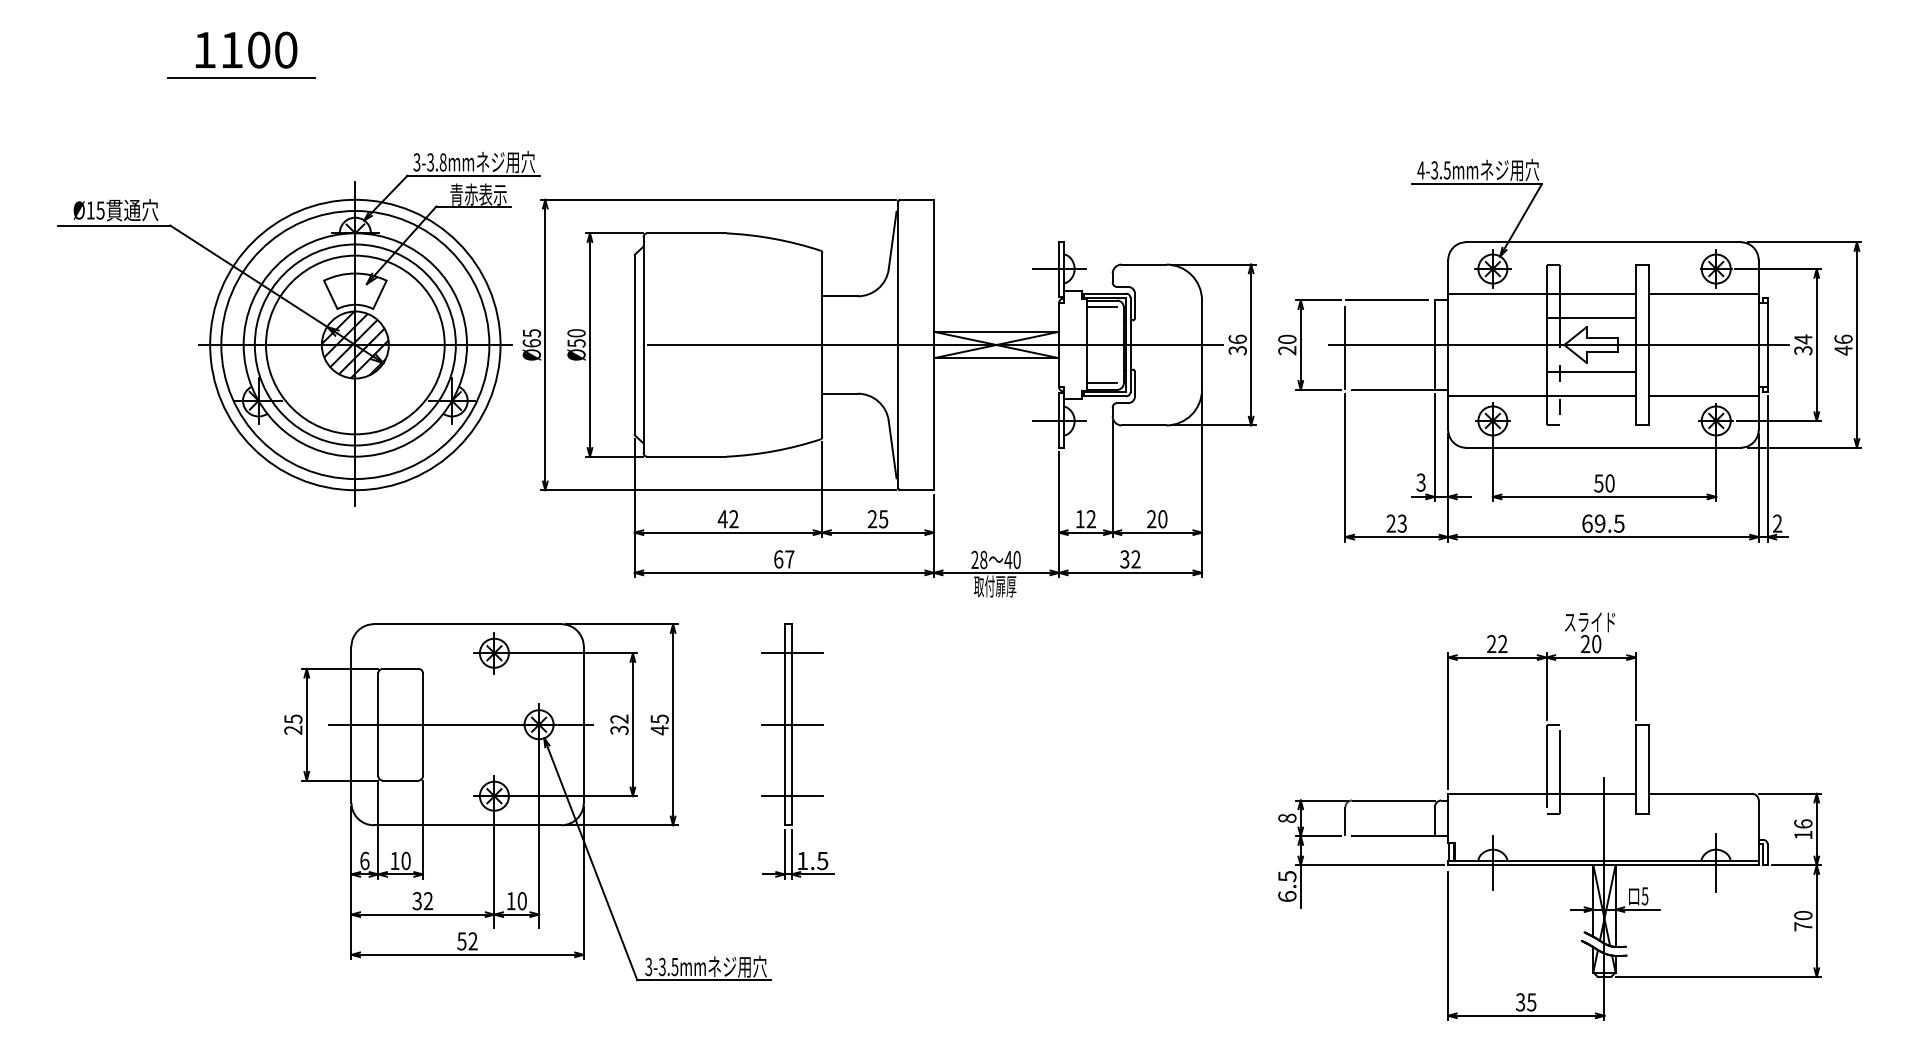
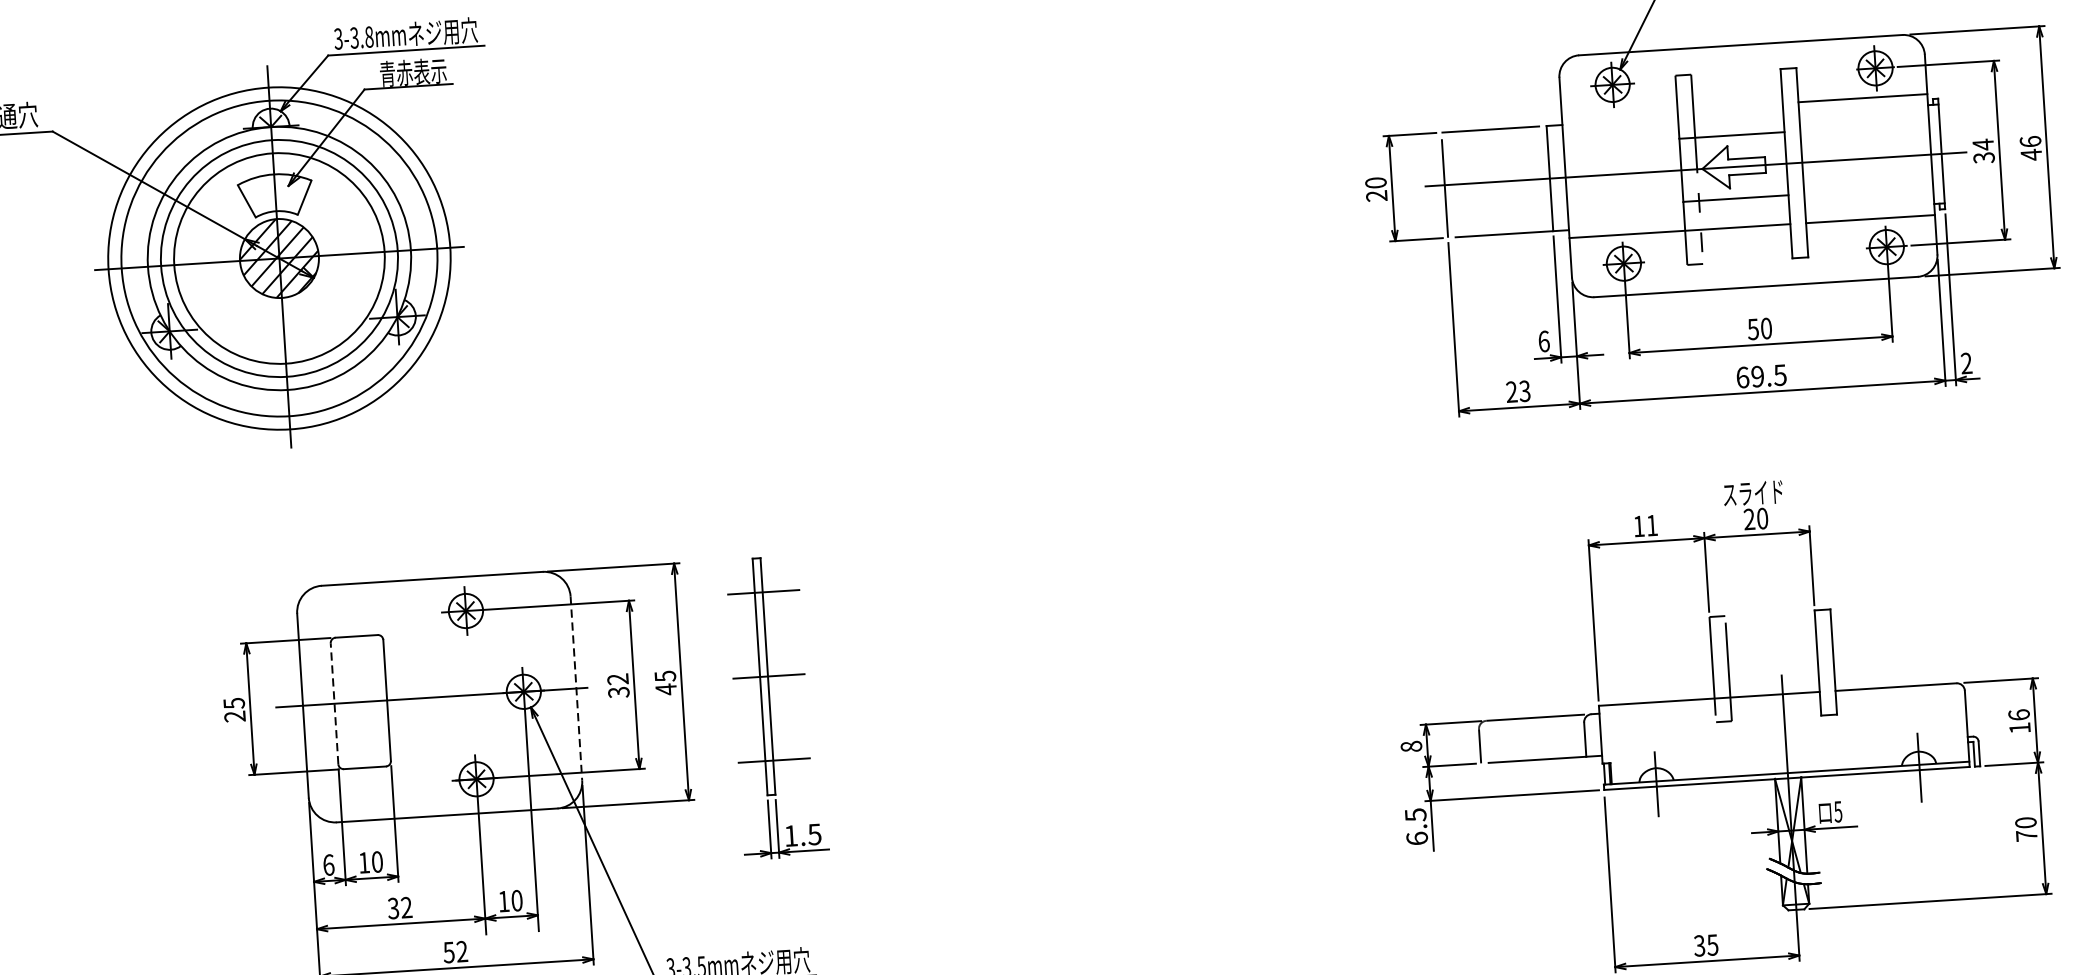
line: (1541, 293) -> (1671, 110), removed
part: (889, 397) -> (912, 280), removed
text: (1420, 482) -> (1543, 341), 3 -> 6
text: (1497, 643) -> (1645, 525), 22 -> 11
line: (378, 724) -> (334, 703), solid -> dashed
line: (583, 725) -> (576, 689), solid -> dashed
part: (797, 751) -> (776, 707), moved

